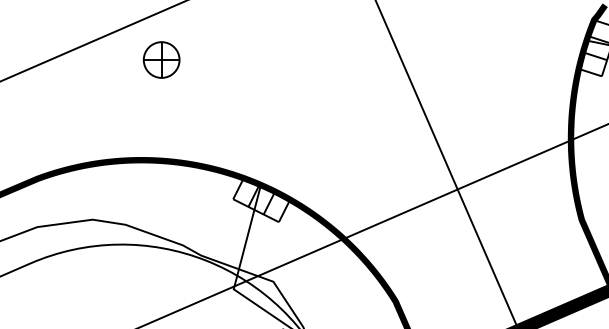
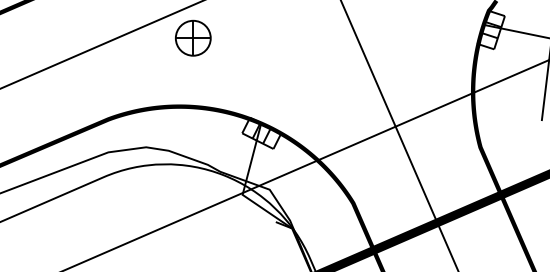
part: (161, 59) -> (193, 37), size x1.43

